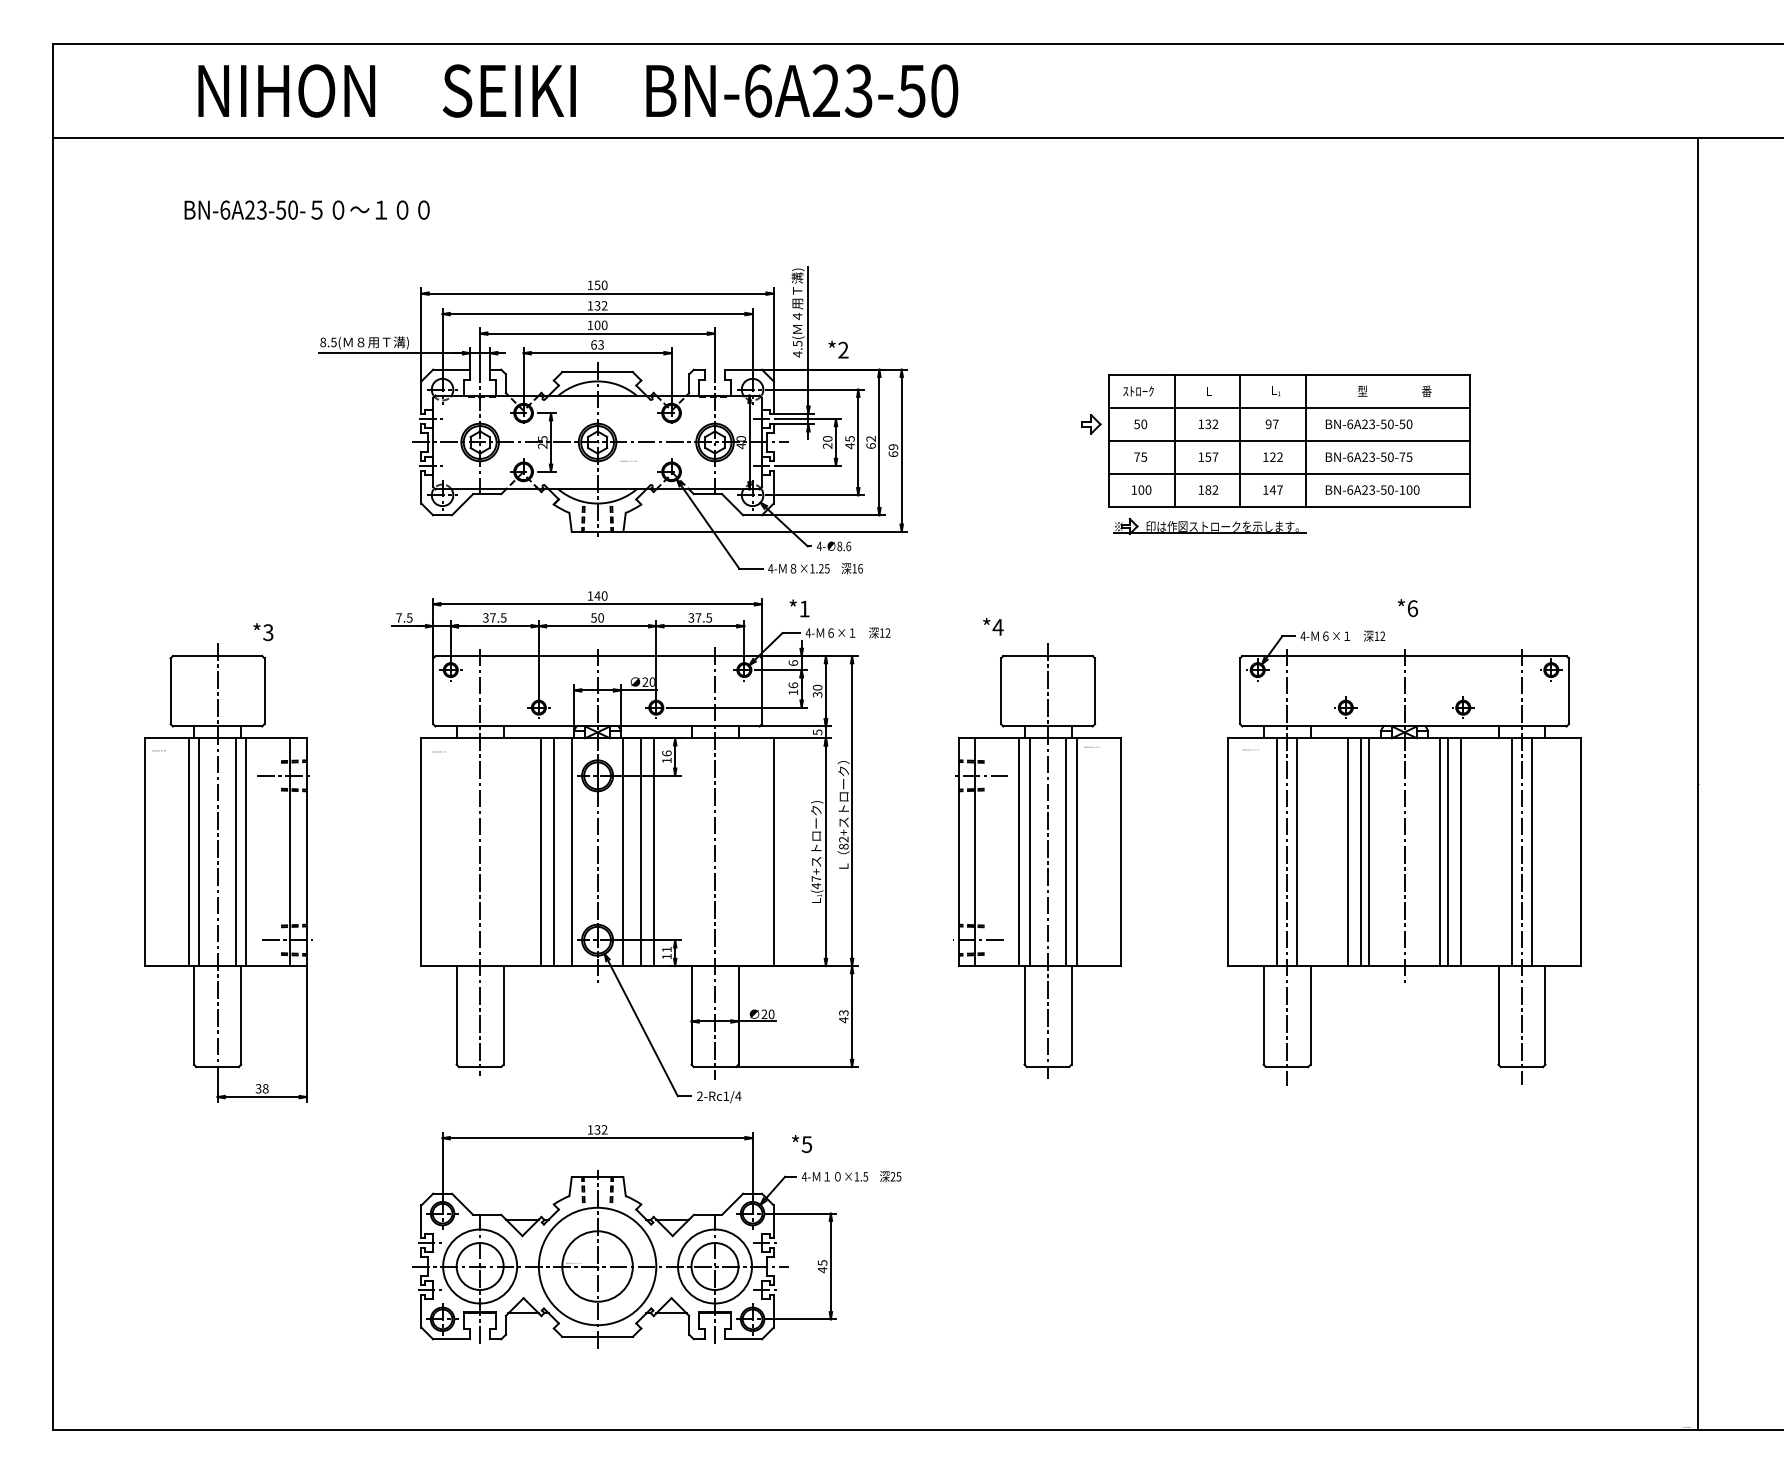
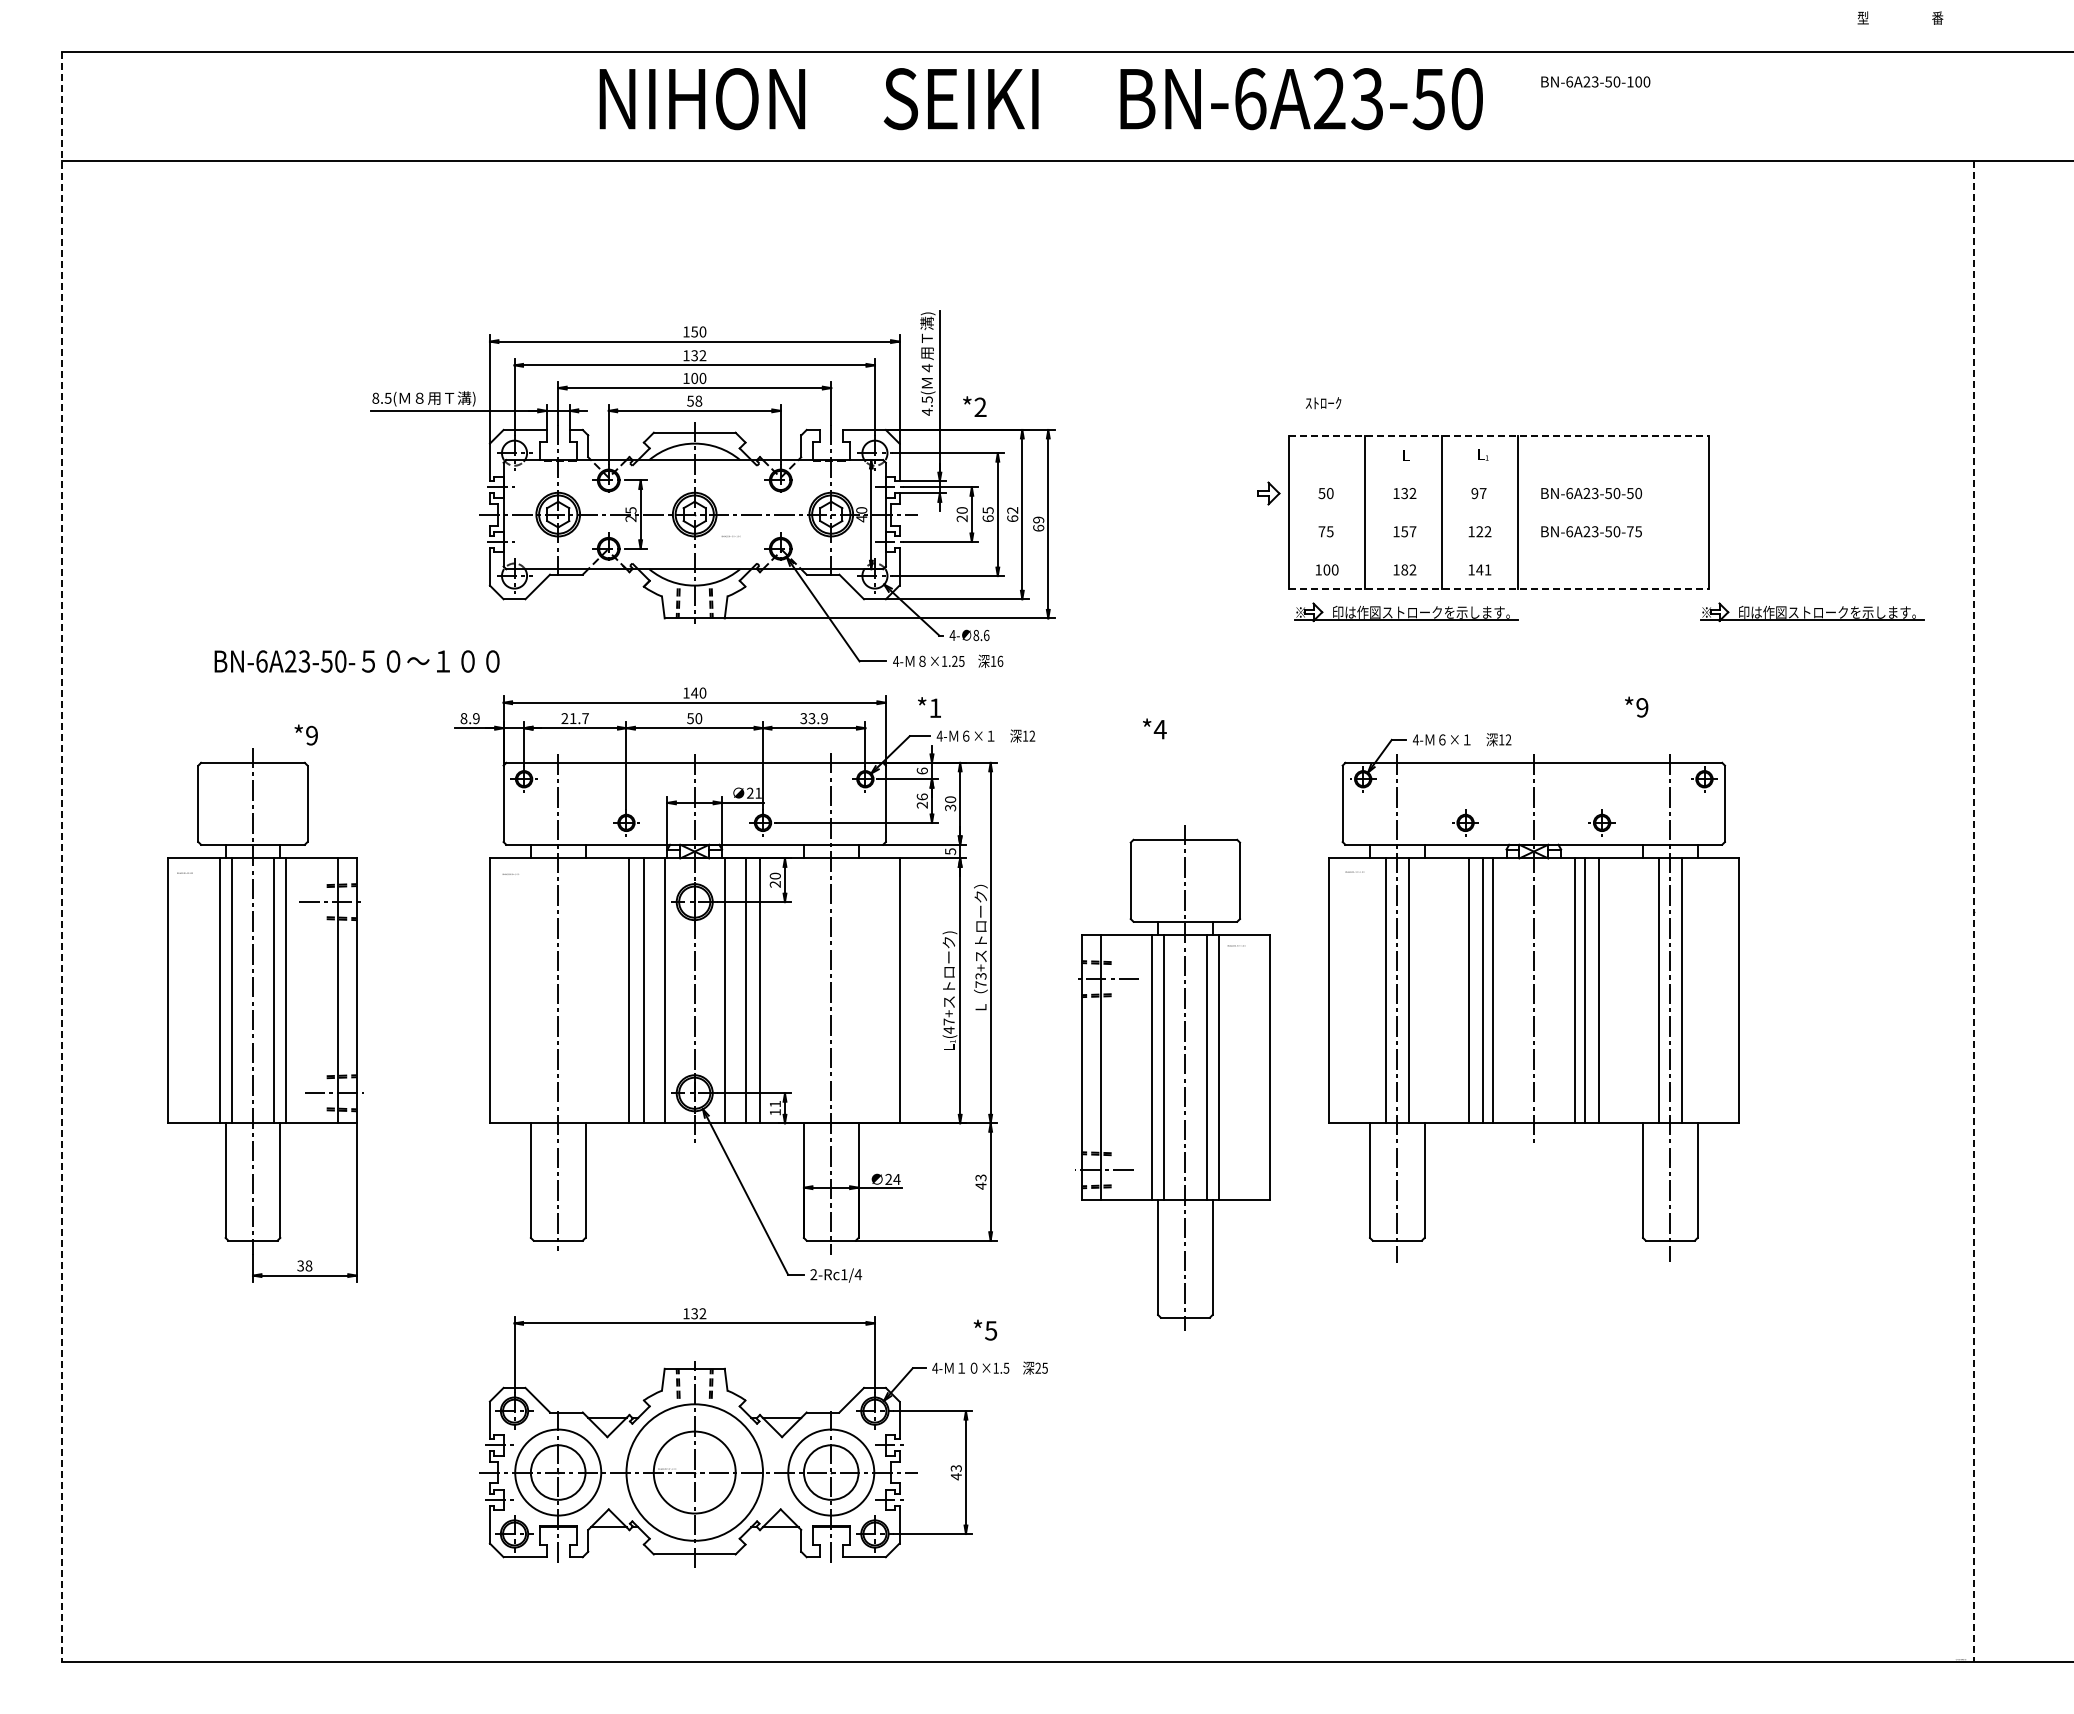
text: (577, 91) -> (1040, 99), moved
text: (306, 210) -> (356, 661), moved
text: (597, 344) -> (694, 400), 63 -> 58
line: (1289, 375) -> (1499, 436), solid -> dashed
text: (1394, 390) -> (1900, 17), moved
text: (1138, 391) -> (1323, 403), moved
line: (1288, 407) -> (1498, 474), removed
line: (1288, 440) -> (1498, 512), removed
text: (849, 445) -> (987, 518), 45 -> 65
line: (1288, 473) -> (1498, 550), removed
text: (1279, 489) -> (1487, 569), 147 -> 141
text: (1372, 489) -> (1595, 81), moved
line: (1289, 506) -> (1499, 589), solid -> dashed
part: (1559, 526) -> (1812, 612), added
text: (1412, 608) -> (1642, 707), *6 -> *9
text: (403, 617) -> (469, 718), 7.5 -> 8.9
text: (494, 617) -> (574, 718), 37.5 -> 21.7
text: (703, 617) -> (817, 718), 37.5 -> 33.9
text: (267, 632) -> (311, 735), *3 -> *9
text: (652, 681) -> (758, 792), 20 -> 21
text: (792, 691) -> (921, 804), 16 -> 26
line: (53, 737) -> (62, 857), solid -> dashed
text: (666, 756) -> (774, 879), 16 -> 20
line: (1697, 783) -> (1973, 911), solid -> dashed
text: (843, 843) -> (980, 980), 82+ -> 73+
part: (1404, 857) -> (1533, 997), moved
part: (1036, 860) -> (1172, 1077), moved
text: (771, 1014) -> (896, 1179), 20 -> 24
text: (802, 1143) -> (985, 1329), moved
text: (821, 1263) -> (955, 1468), 45 -> 43

